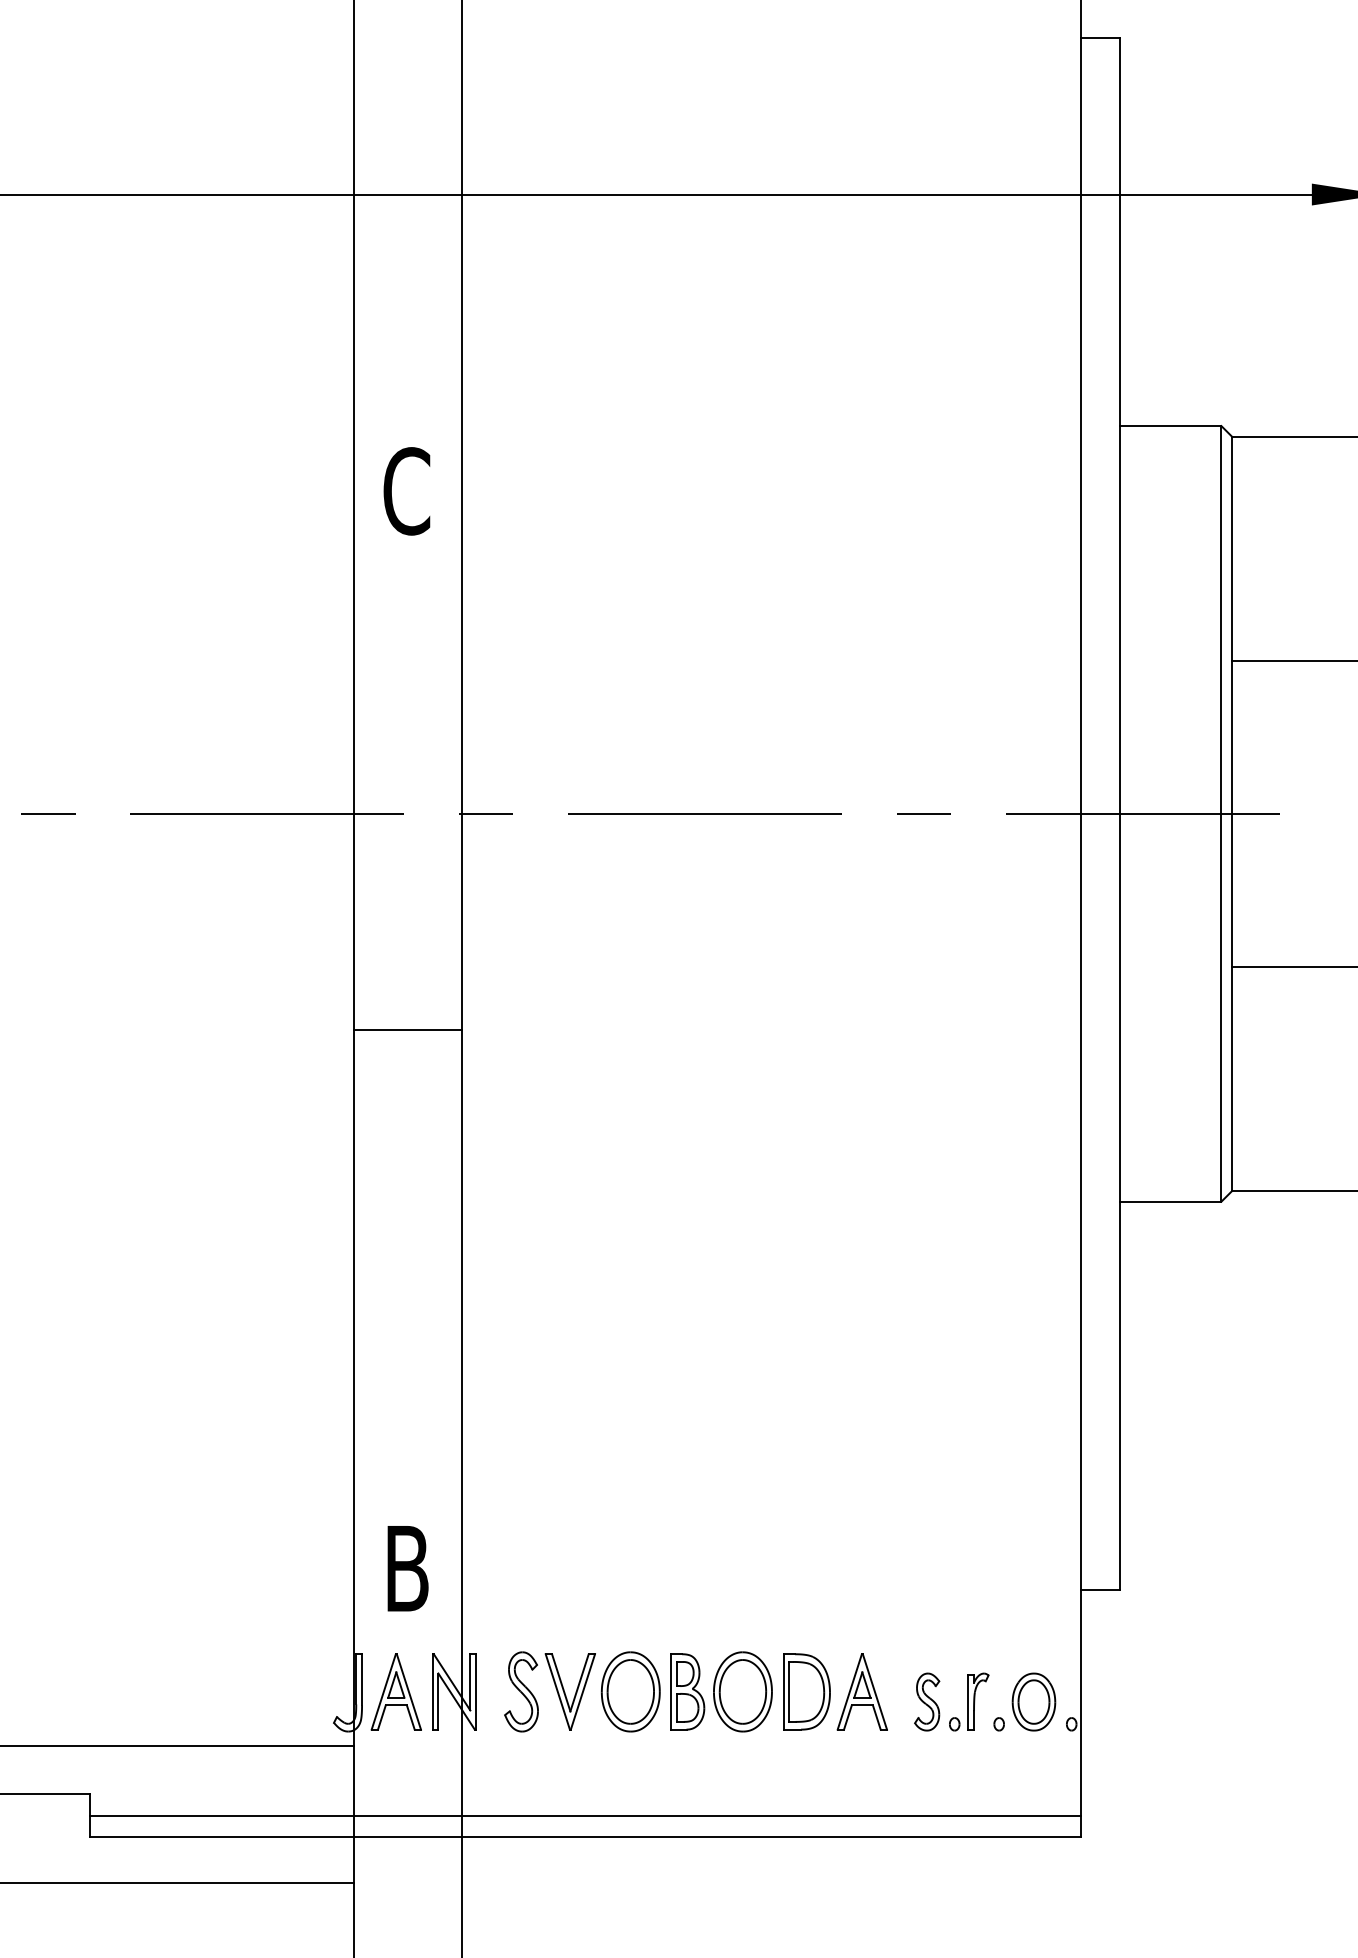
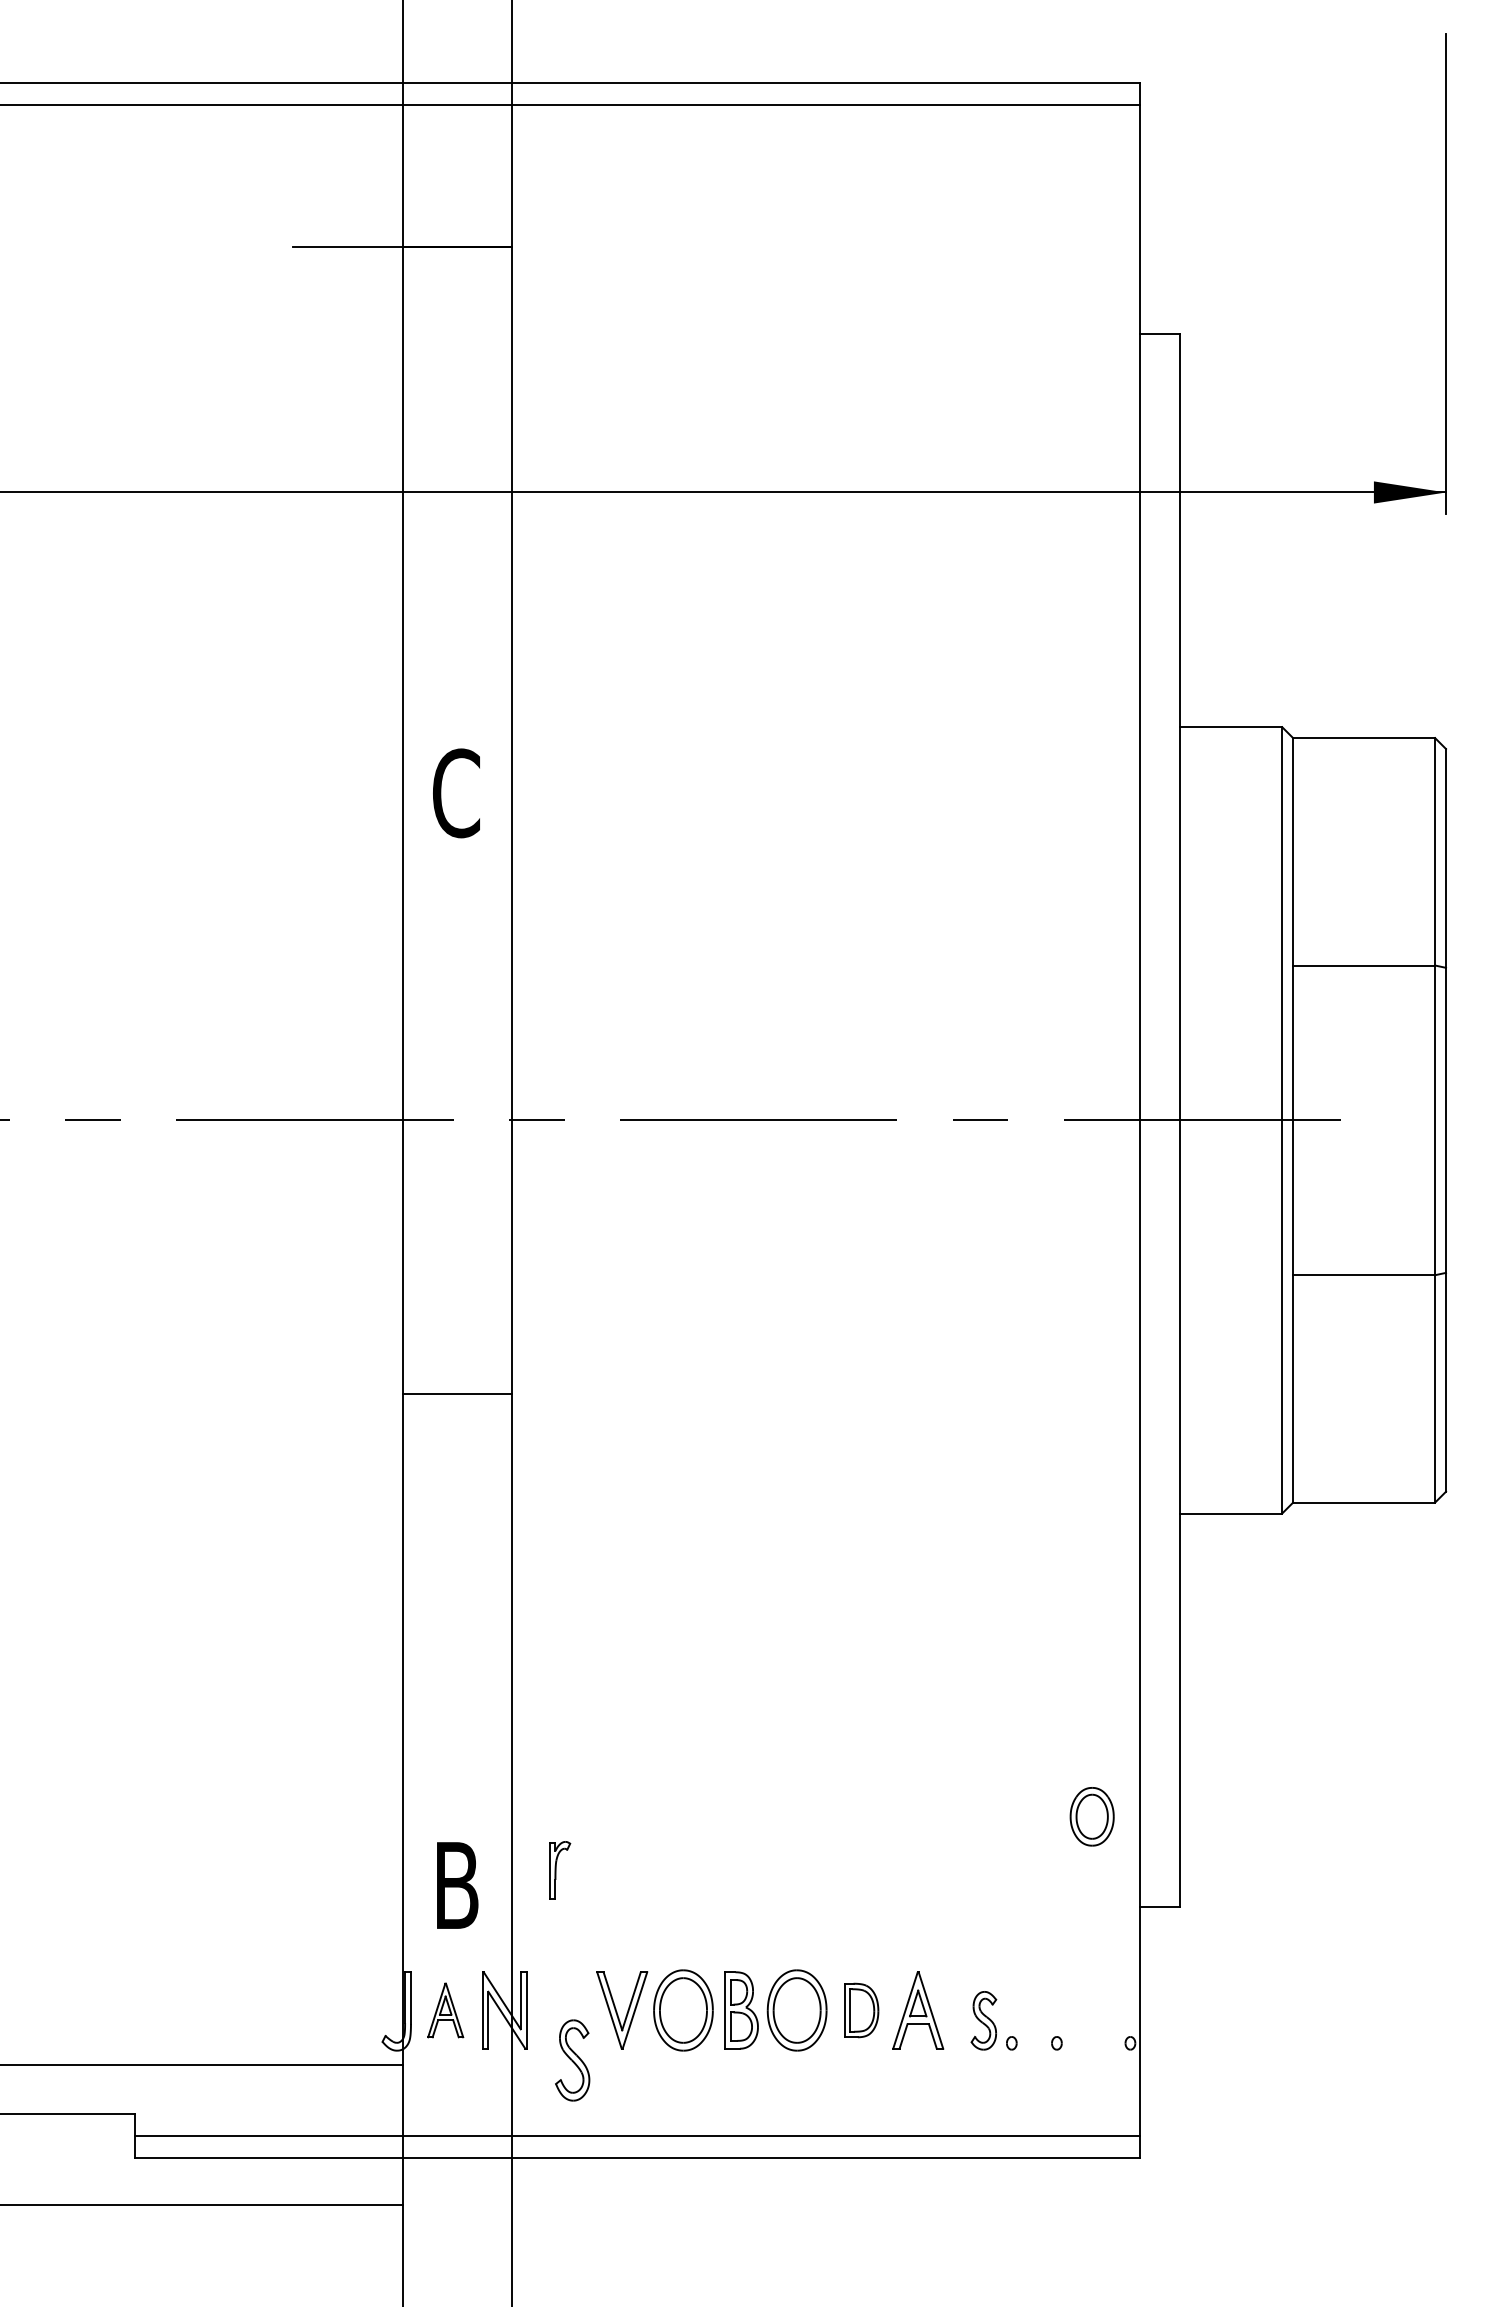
line: (406, 1030) -> (456, 1394), moved
part: (396, 1691) -> (445, 2010), size x0.7
part: (521, 1691) -> (572, 2060), moved
part: (806, 1691) -> (861, 2010), size x0.7
part: (979, 1701) -> (560, 1870), moved
part: (1033, 1701) -> (1091, 1816), moved

